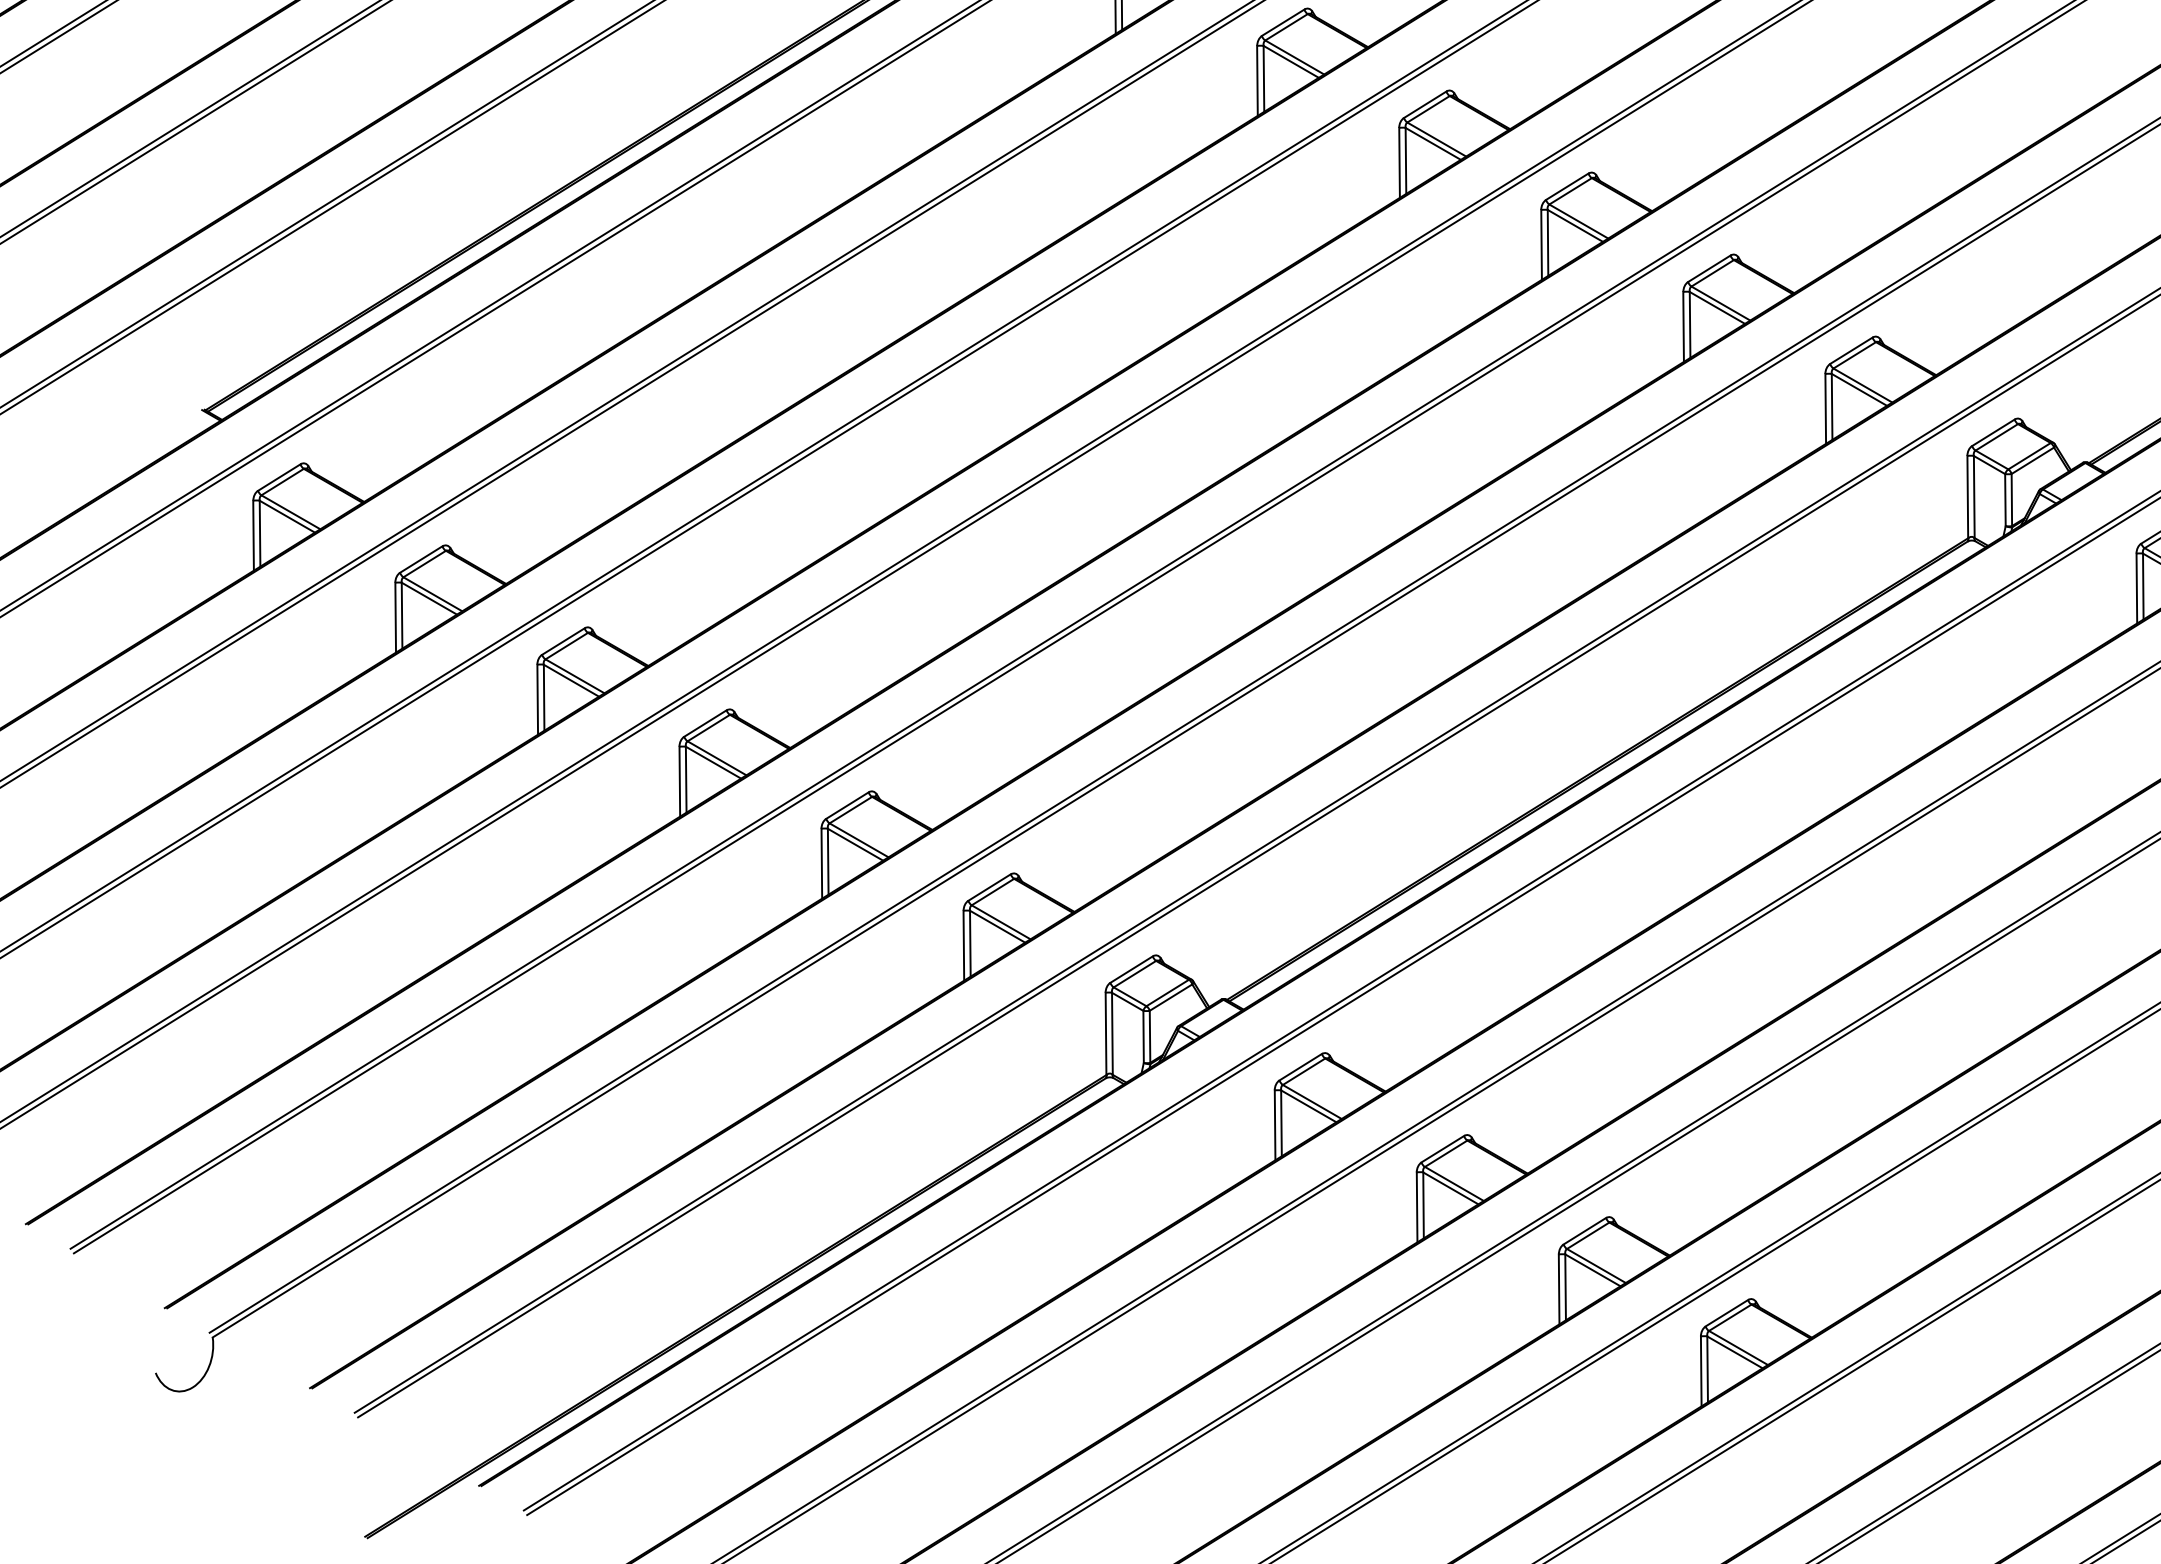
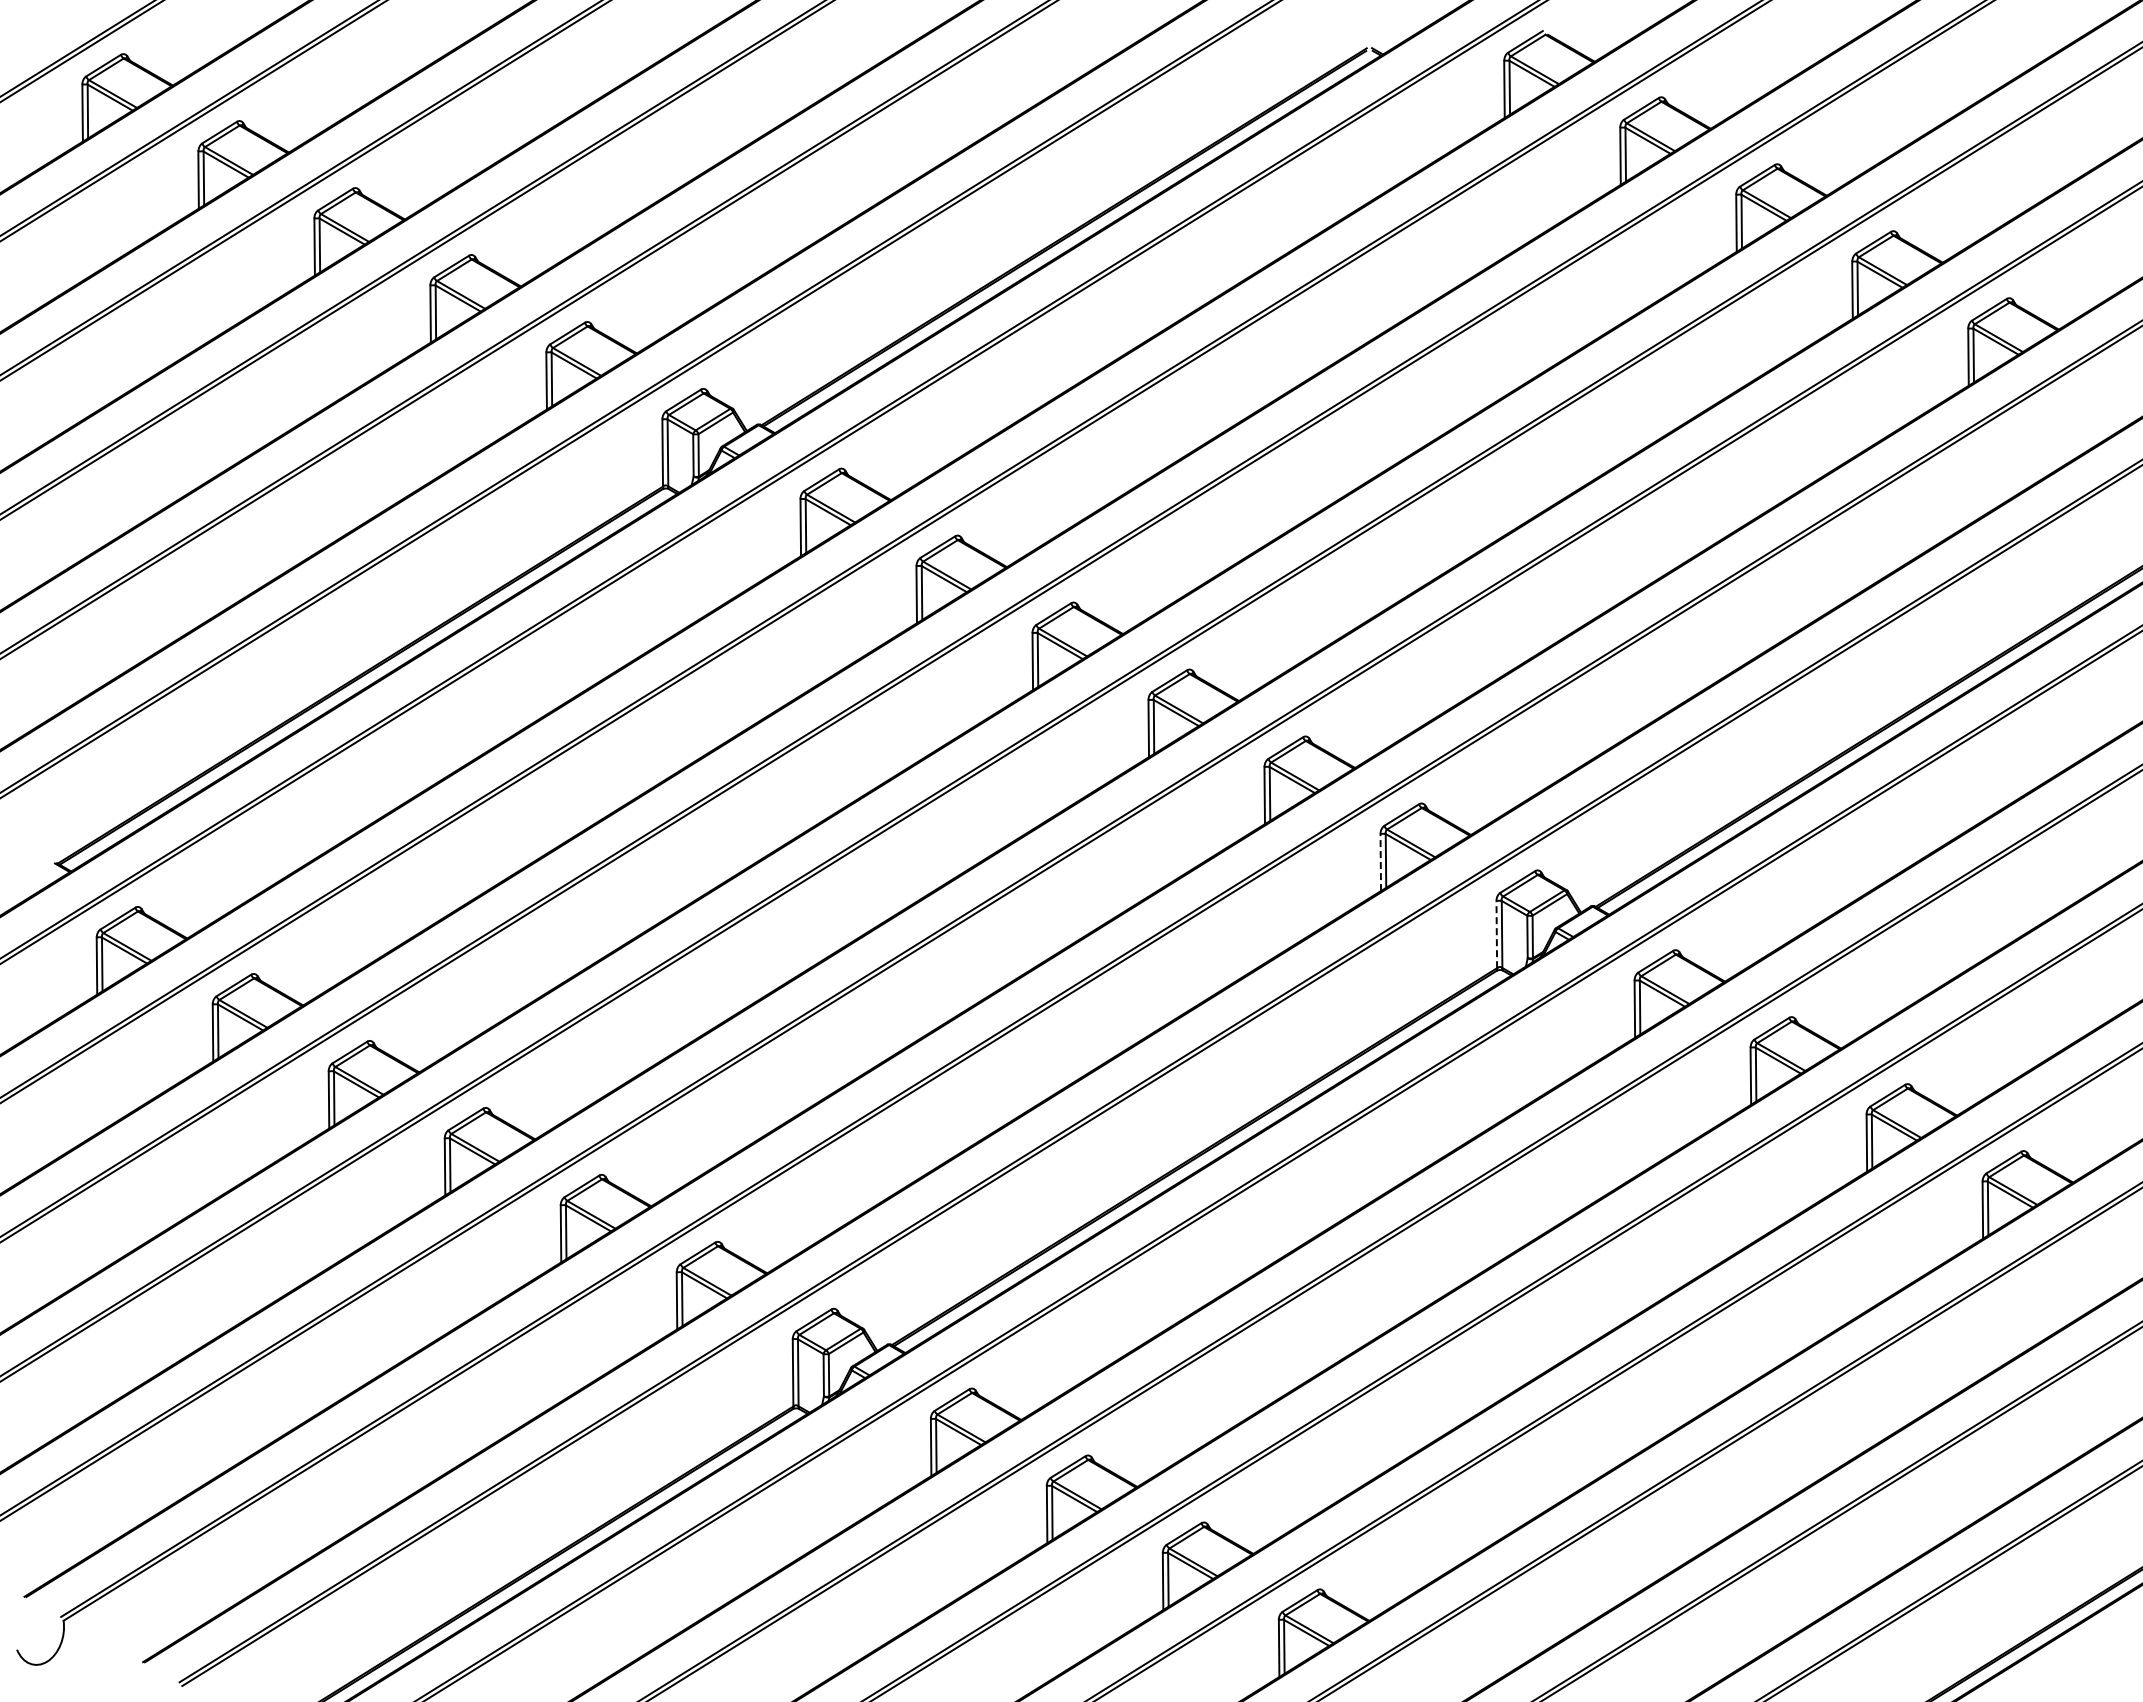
line: (1825, 408) -> (1380, 862), solid -> dashed
line: (1967, 497) -> (1496, 934), solid -> dashed

